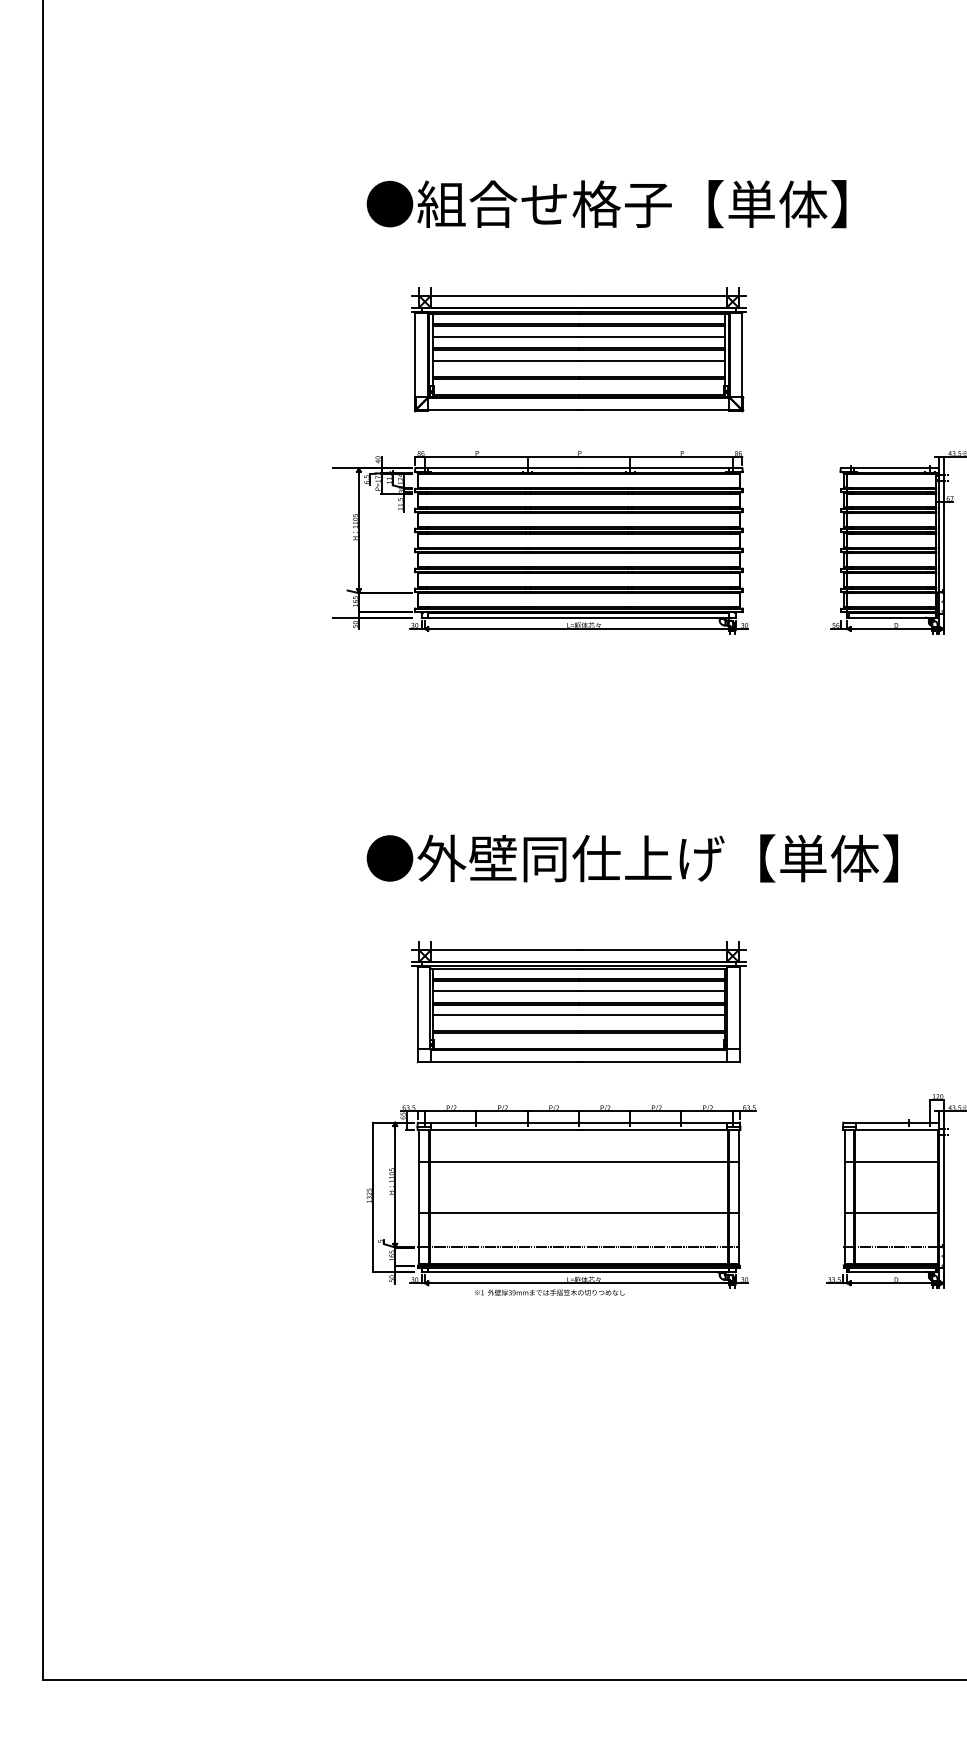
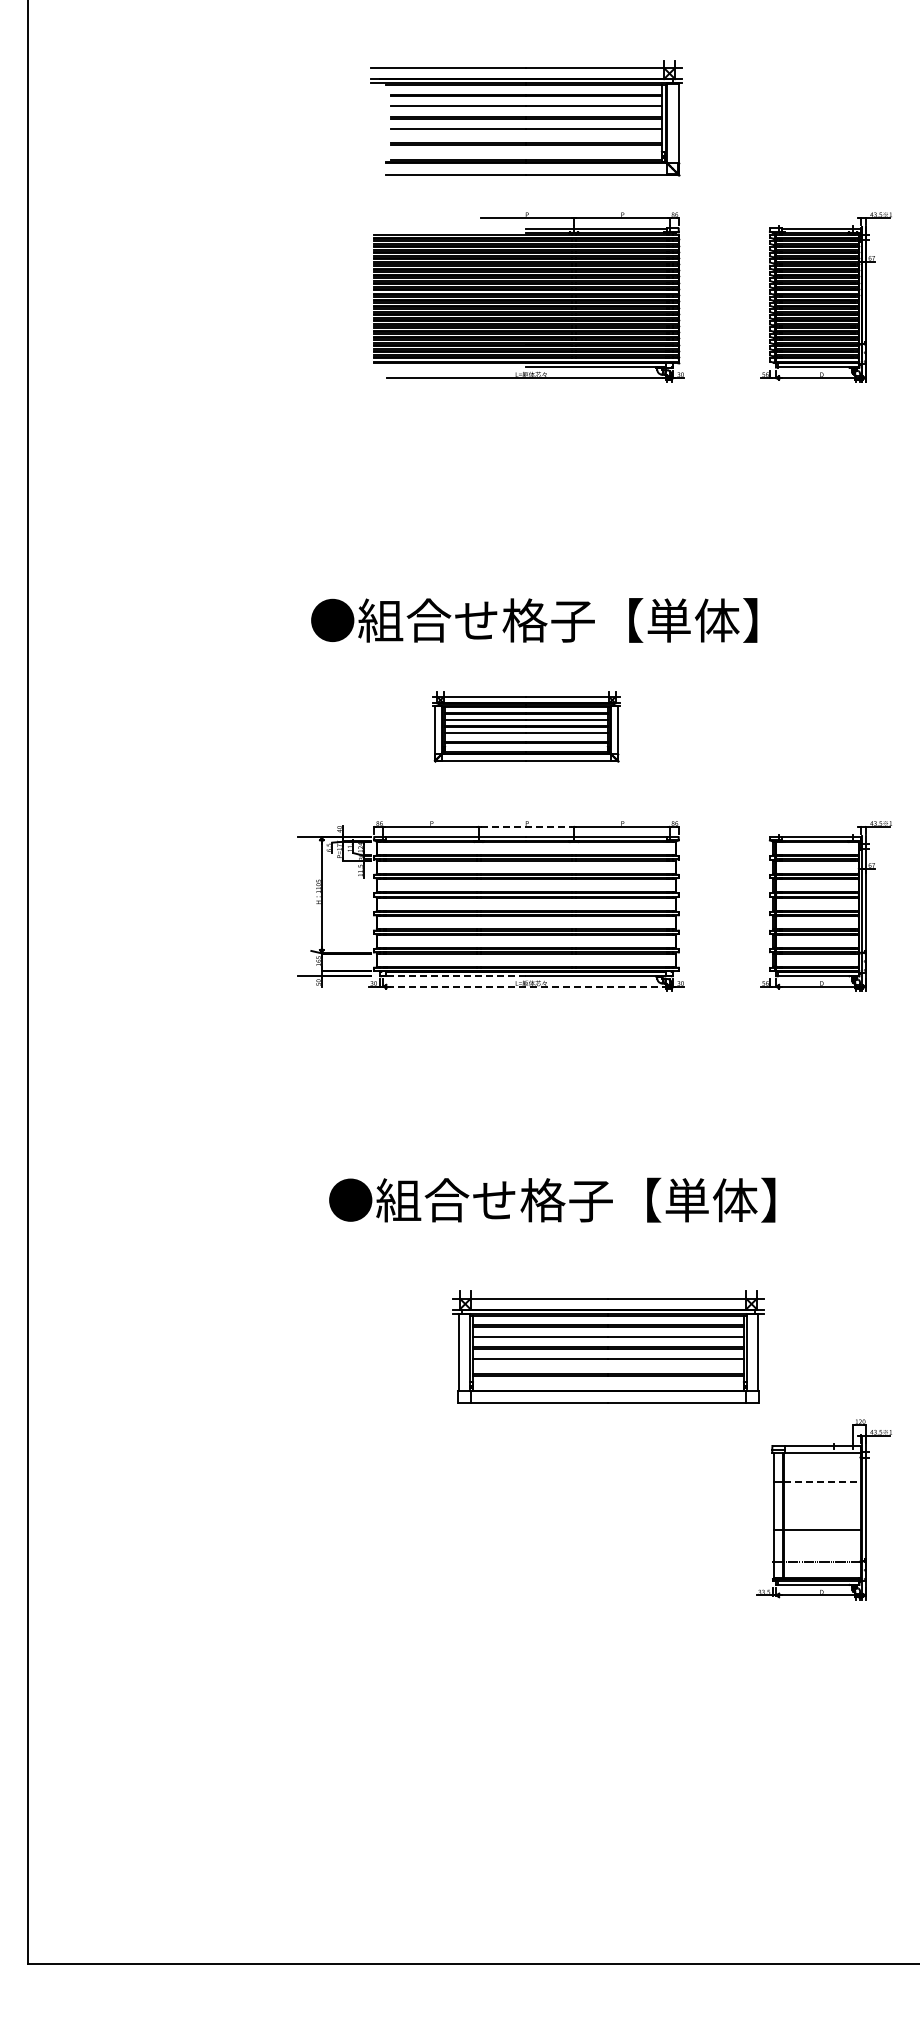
text: (606, 204) -> (534, 620), moved
part: (578, 349) -> (526, 726), size x0.6
line: (578, 456) -> (526, 826), solid -> dashed
line: (503, 618) -> (456, 976), solid -> dashed
line: (578, 628) -> (526, 986), solid -> dashed
text: (657, 857) -> (599, 1199), ●外壁同仕上げ【単体】 -> ●組合せ格子【単体】
part: (578, 1001) -> (608, 1346), moved
line: (897, 1161) -> (822, 1482), solid -> dashed
part: (561, 1200) -> (510, 1518), removed

